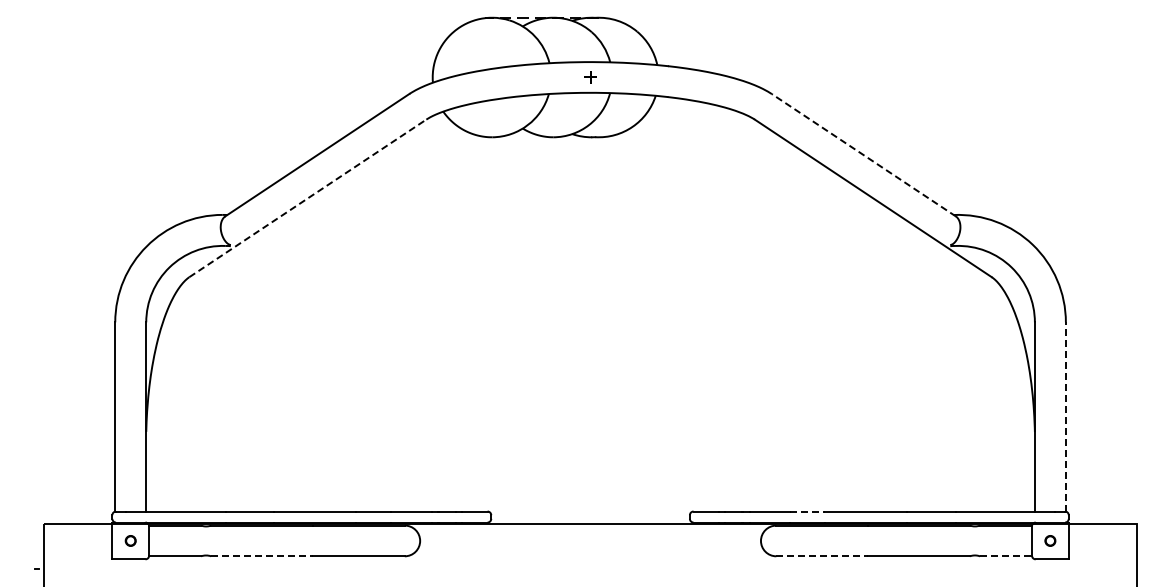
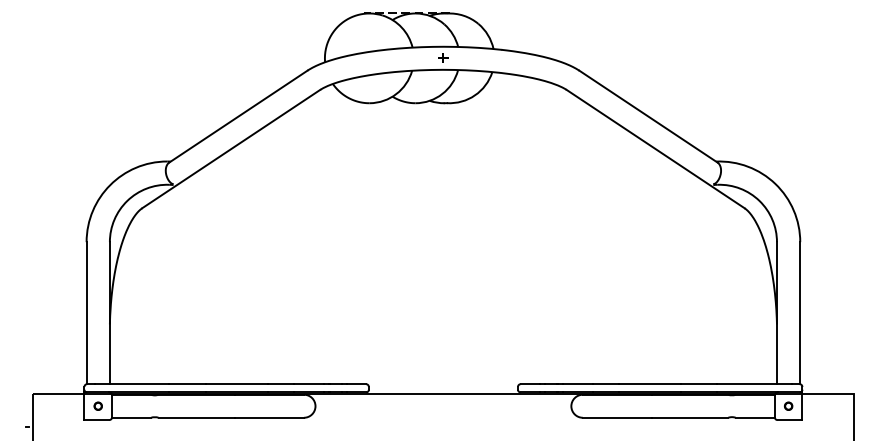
line: (863, 155) -> (648, 116), dashed -> solid
line: (308, 198) -> (231, 149), dashed -> solid
line: (1065, 416) -> (799, 312), dashed -> solid
line: (807, 511) -> (606, 384), dashed -> solid
line: (262, 556) -> (197, 417), dashed -> solid
line: (822, 556) -> (617, 417), dashed -> solid
line: (1006, 556) -> (755, 417), dashed -> solid

